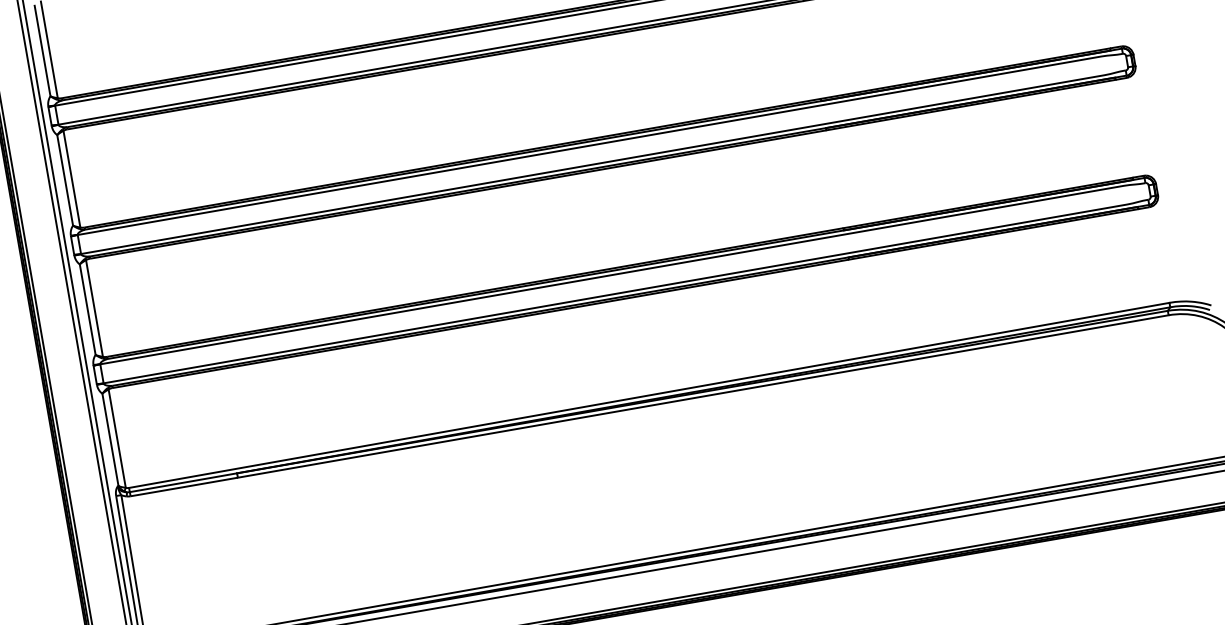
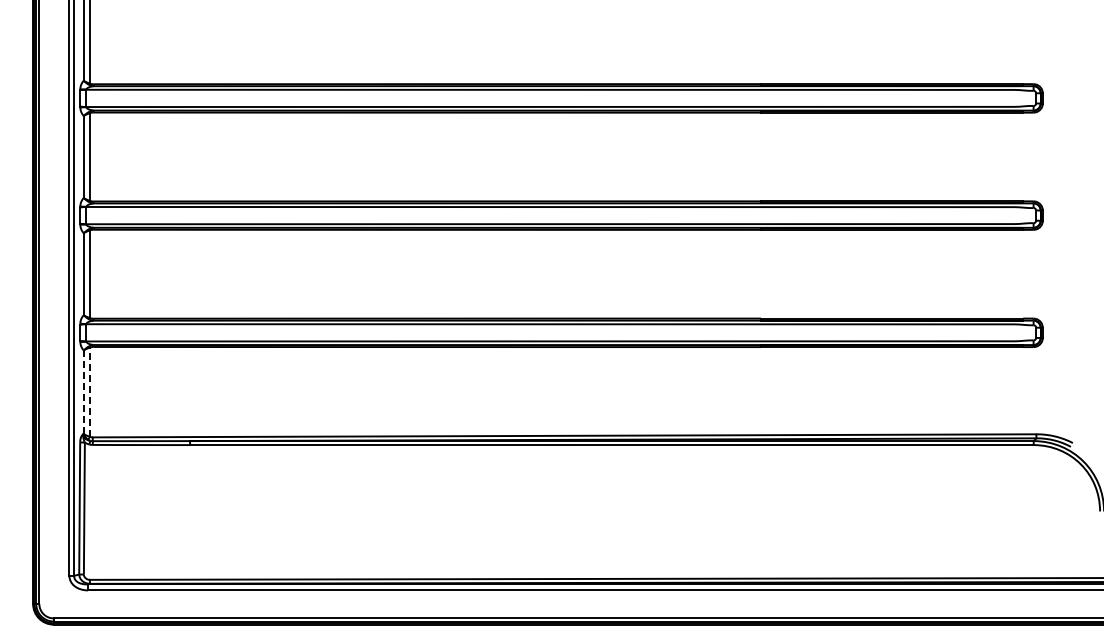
line: (116, 439) -> (89, 392), solid -> dashed
line: (110, 440) -> (83, 392), solid -> dashed

